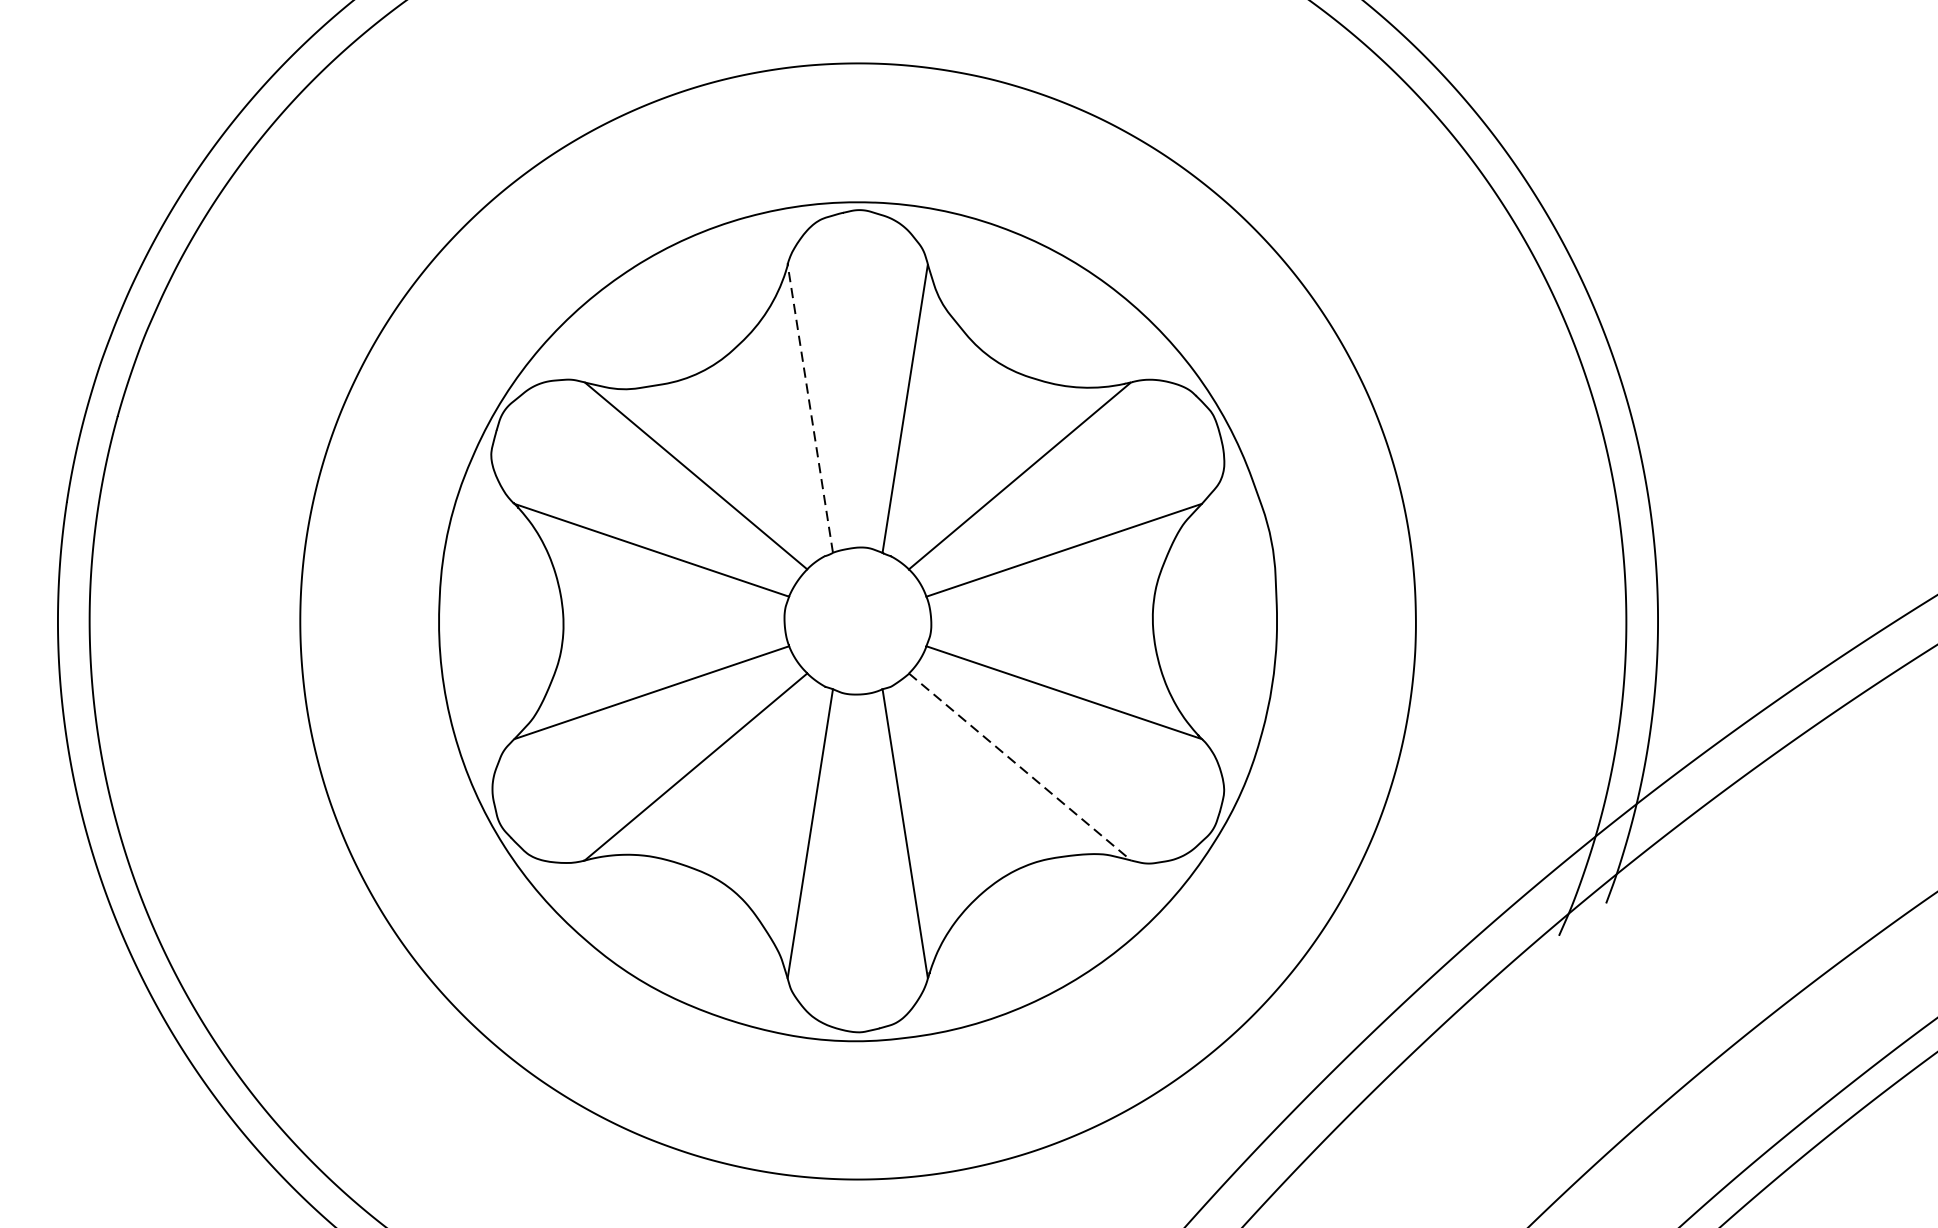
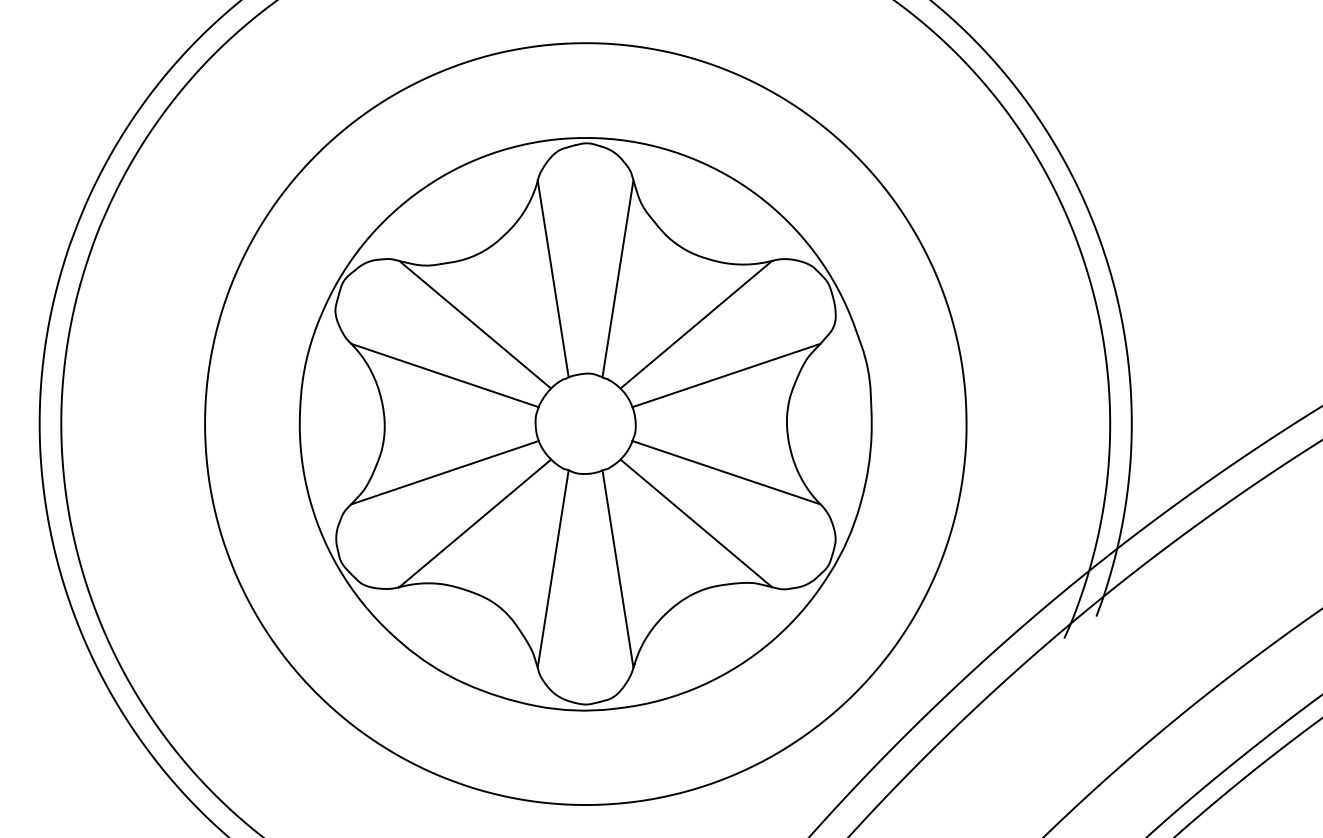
line: (810, 408) -> (553, 278), dashed -> solid
line: (1020, 767) -> (696, 523), dashed -> solid

